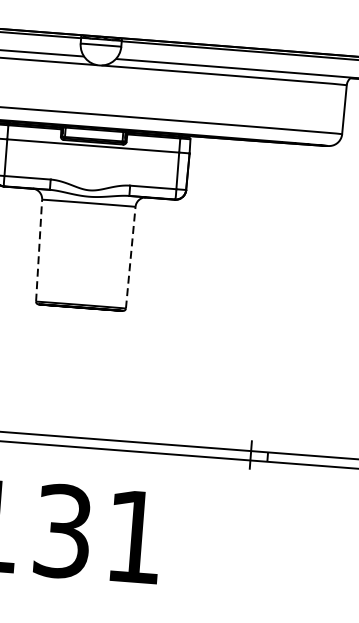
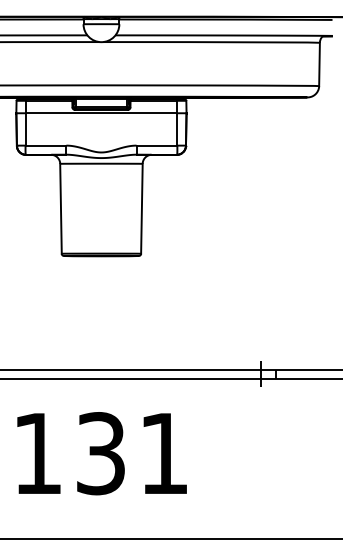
line: (38, 250) -> (60, 208), dashed -> solid
line: (130, 257) -> (141, 208), dashed -> solid

